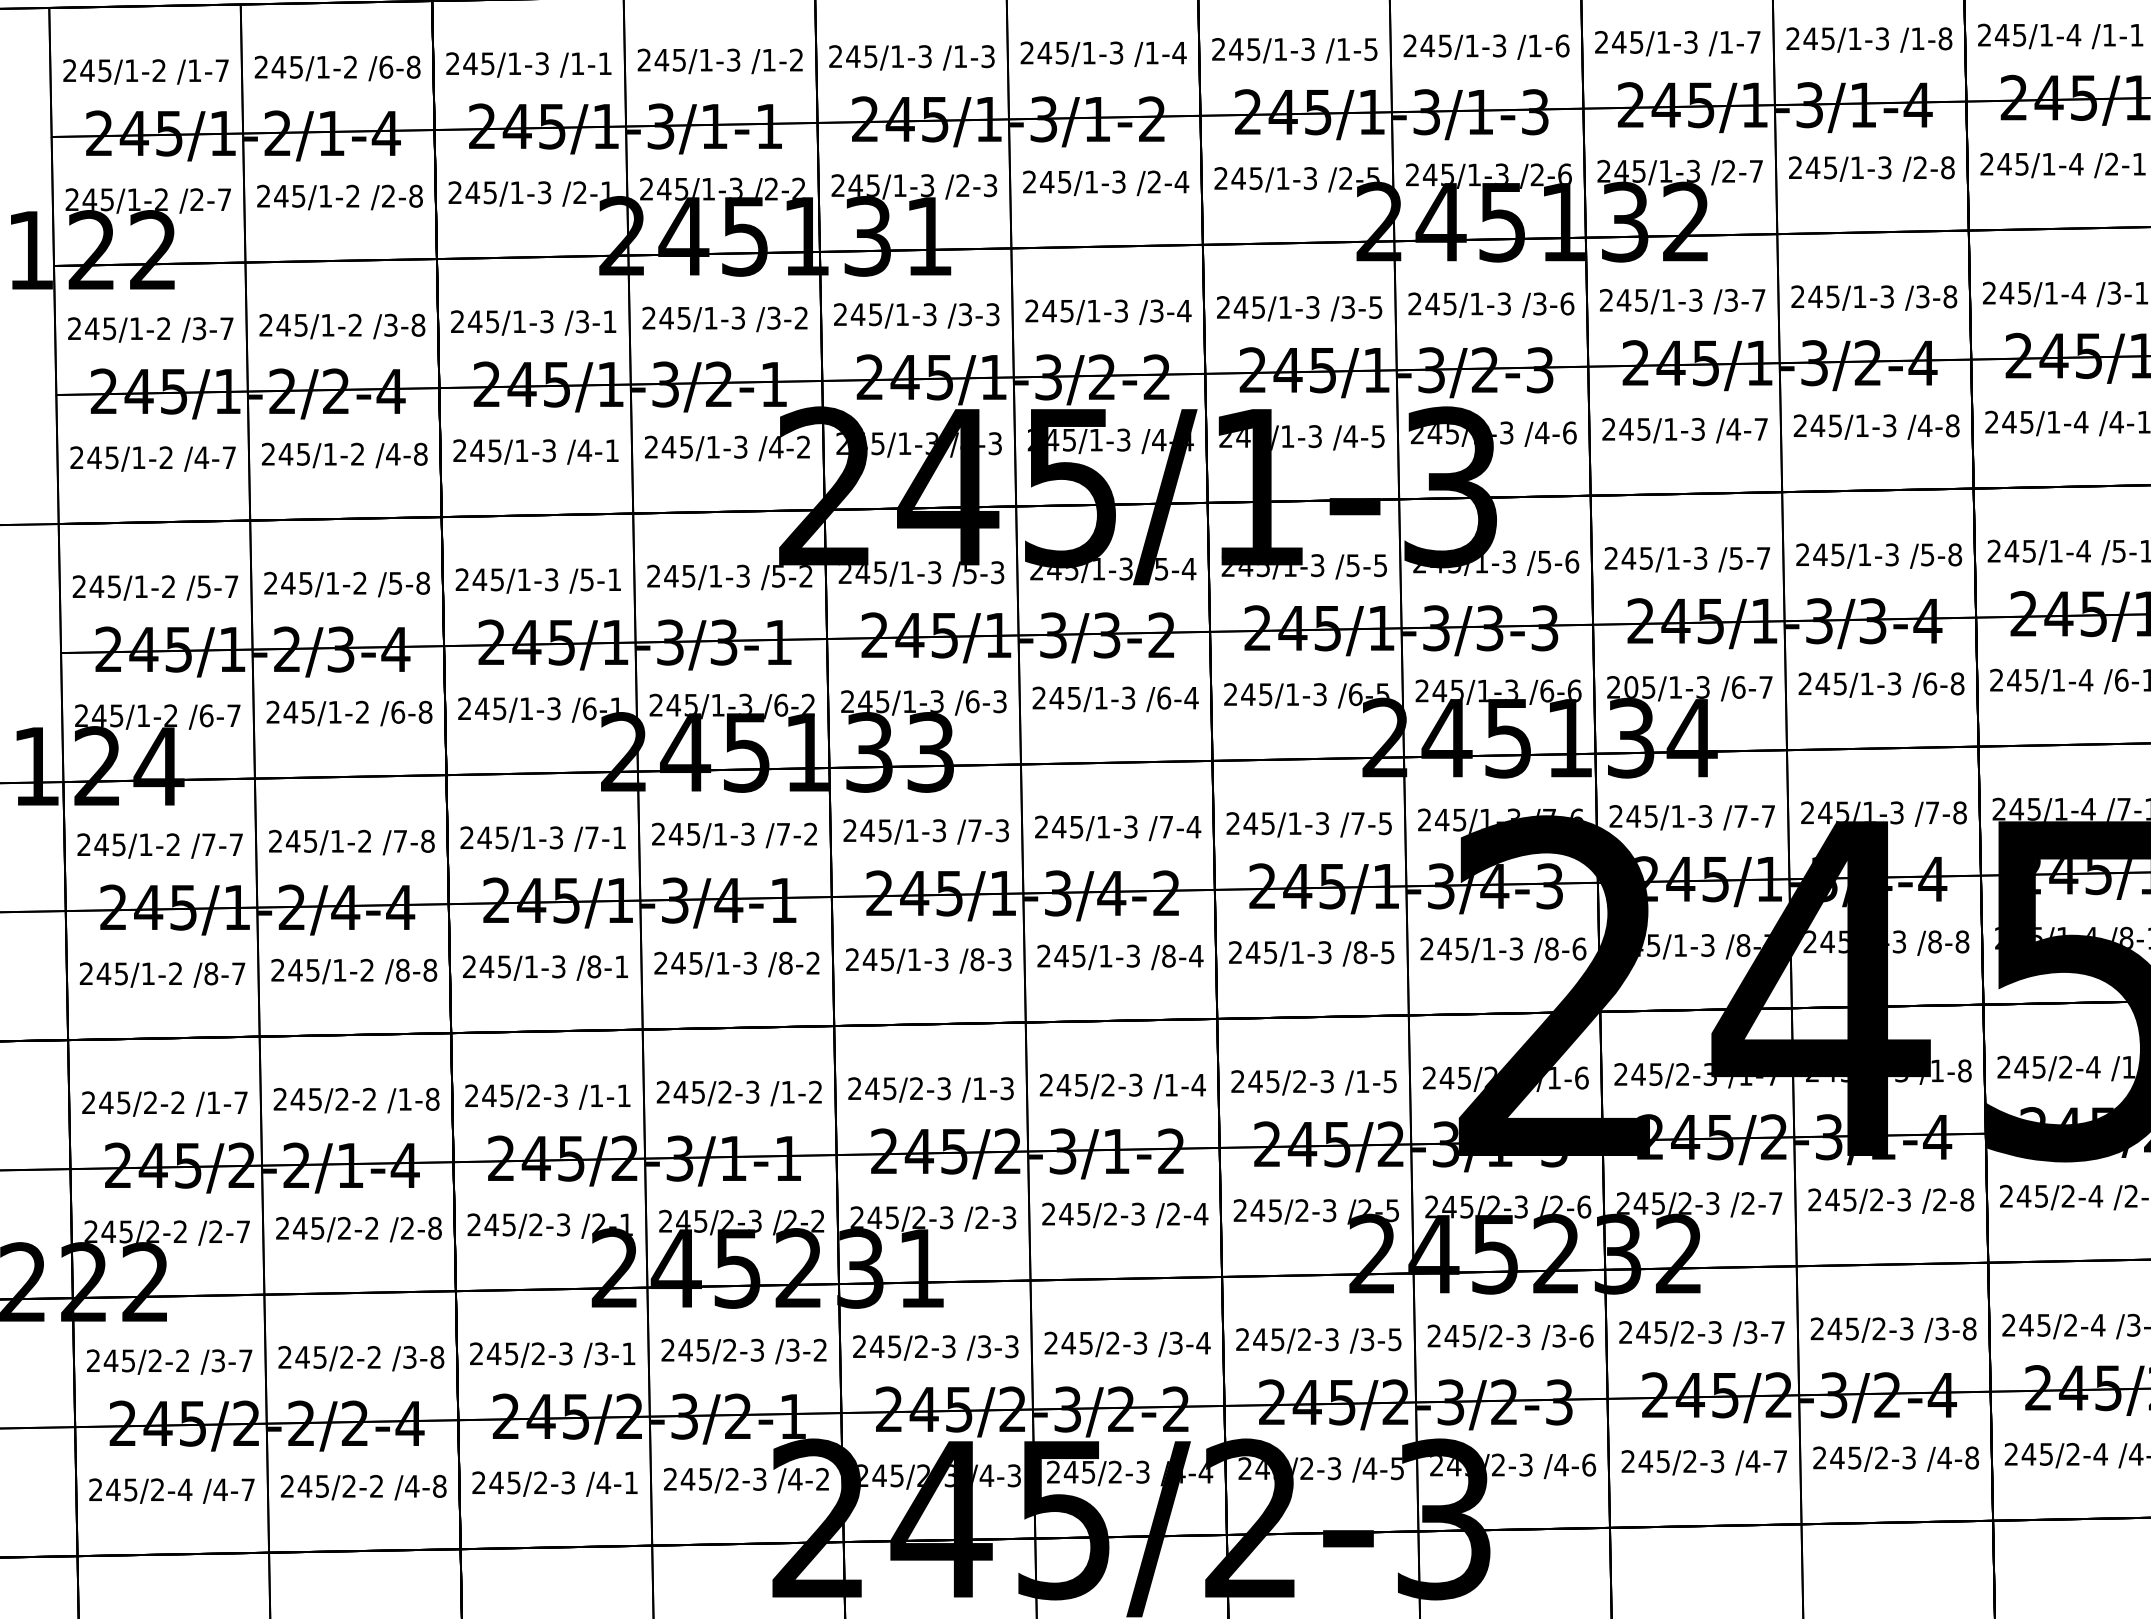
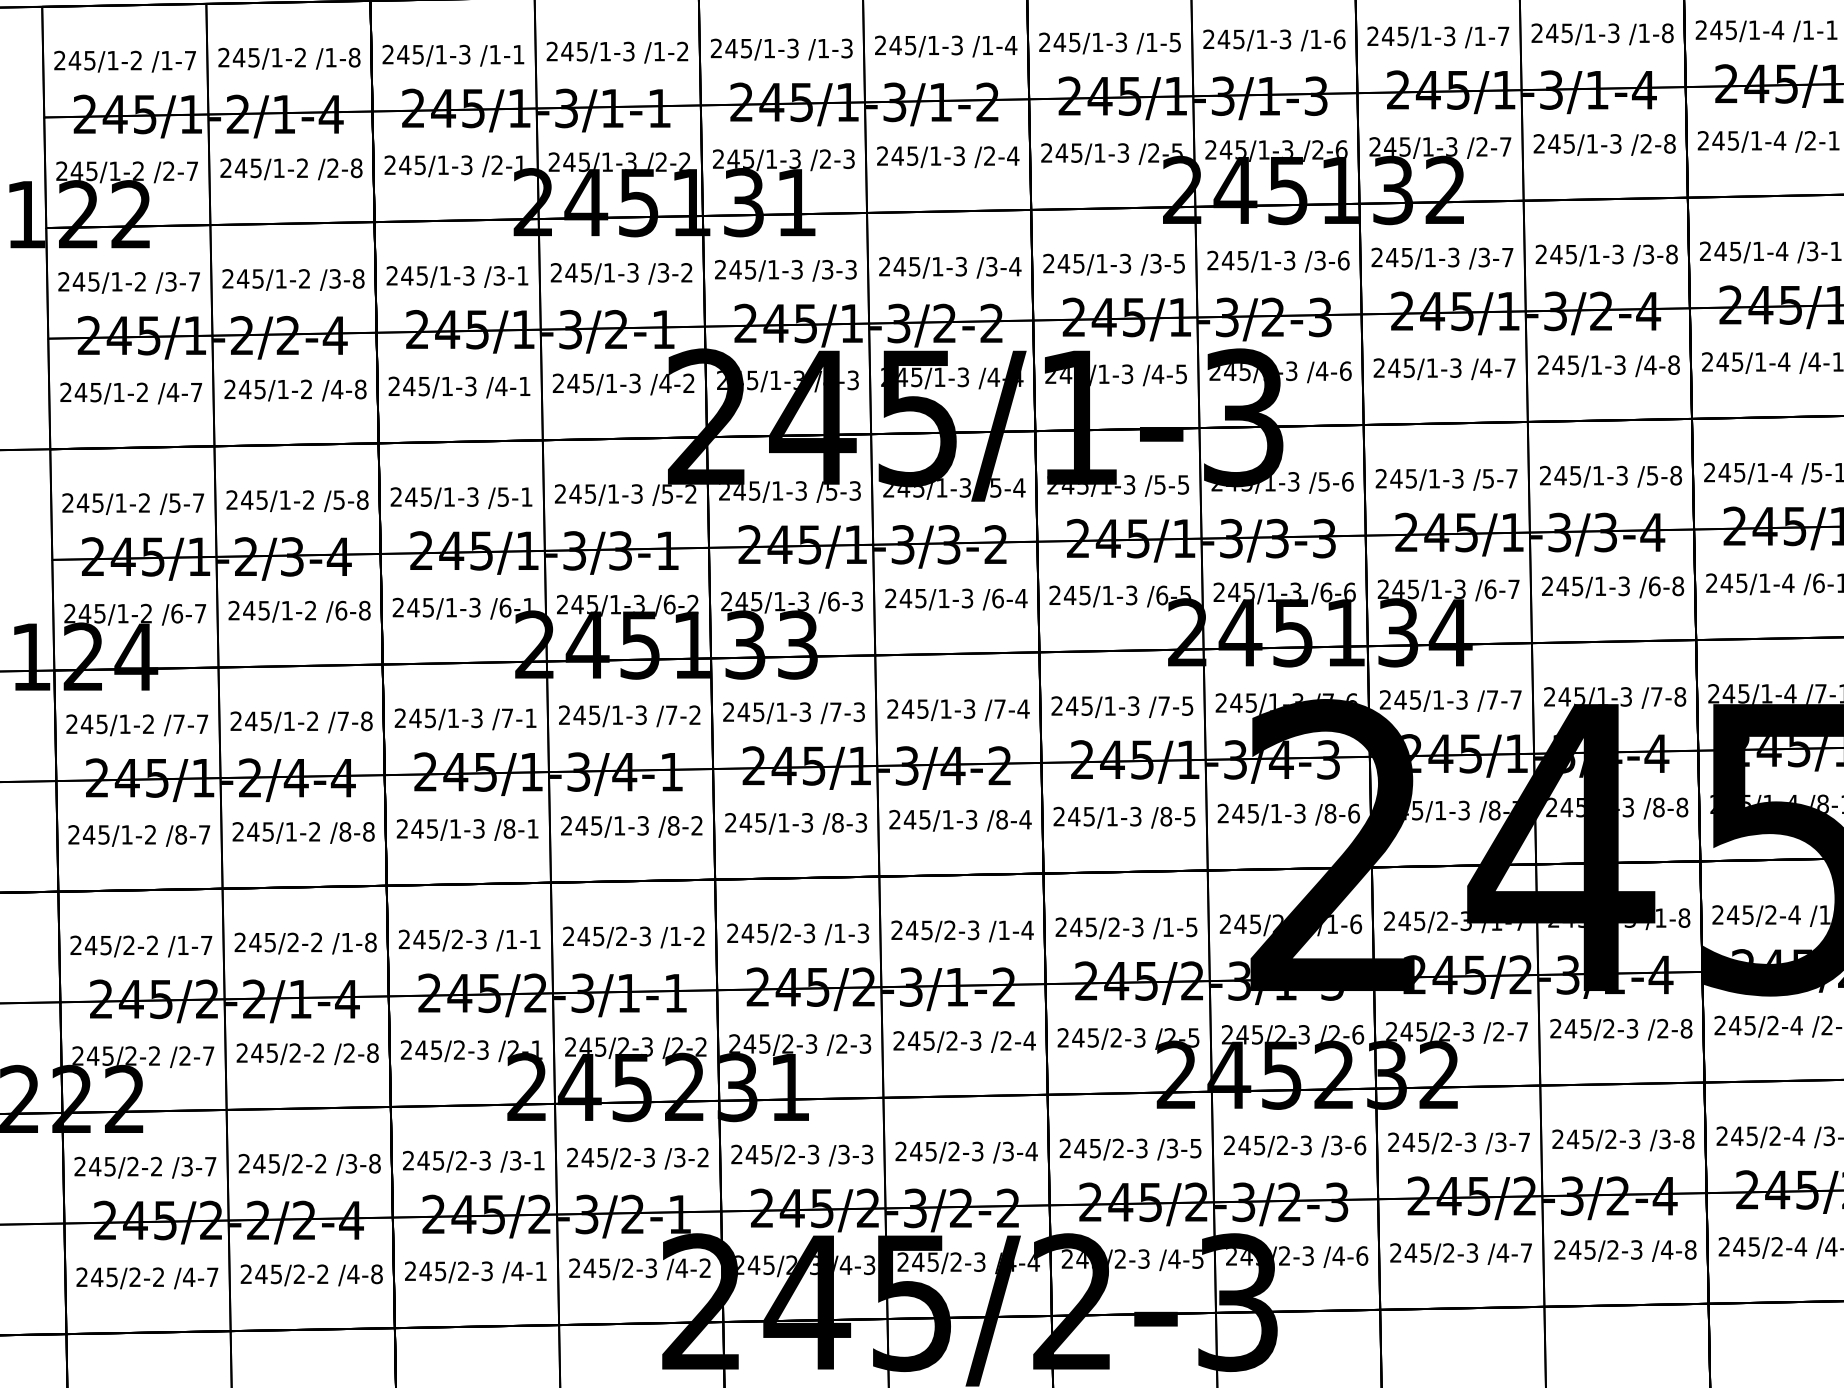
text: (386, 66) -> (331, 57), /6-8 -> /1-8
text: (1631, 687) -> (1398, 589), 205/1-3 -> 245/1-3
text: (184, 1489) -> (158, 1276), 245/2-4 -> 245/2-2

